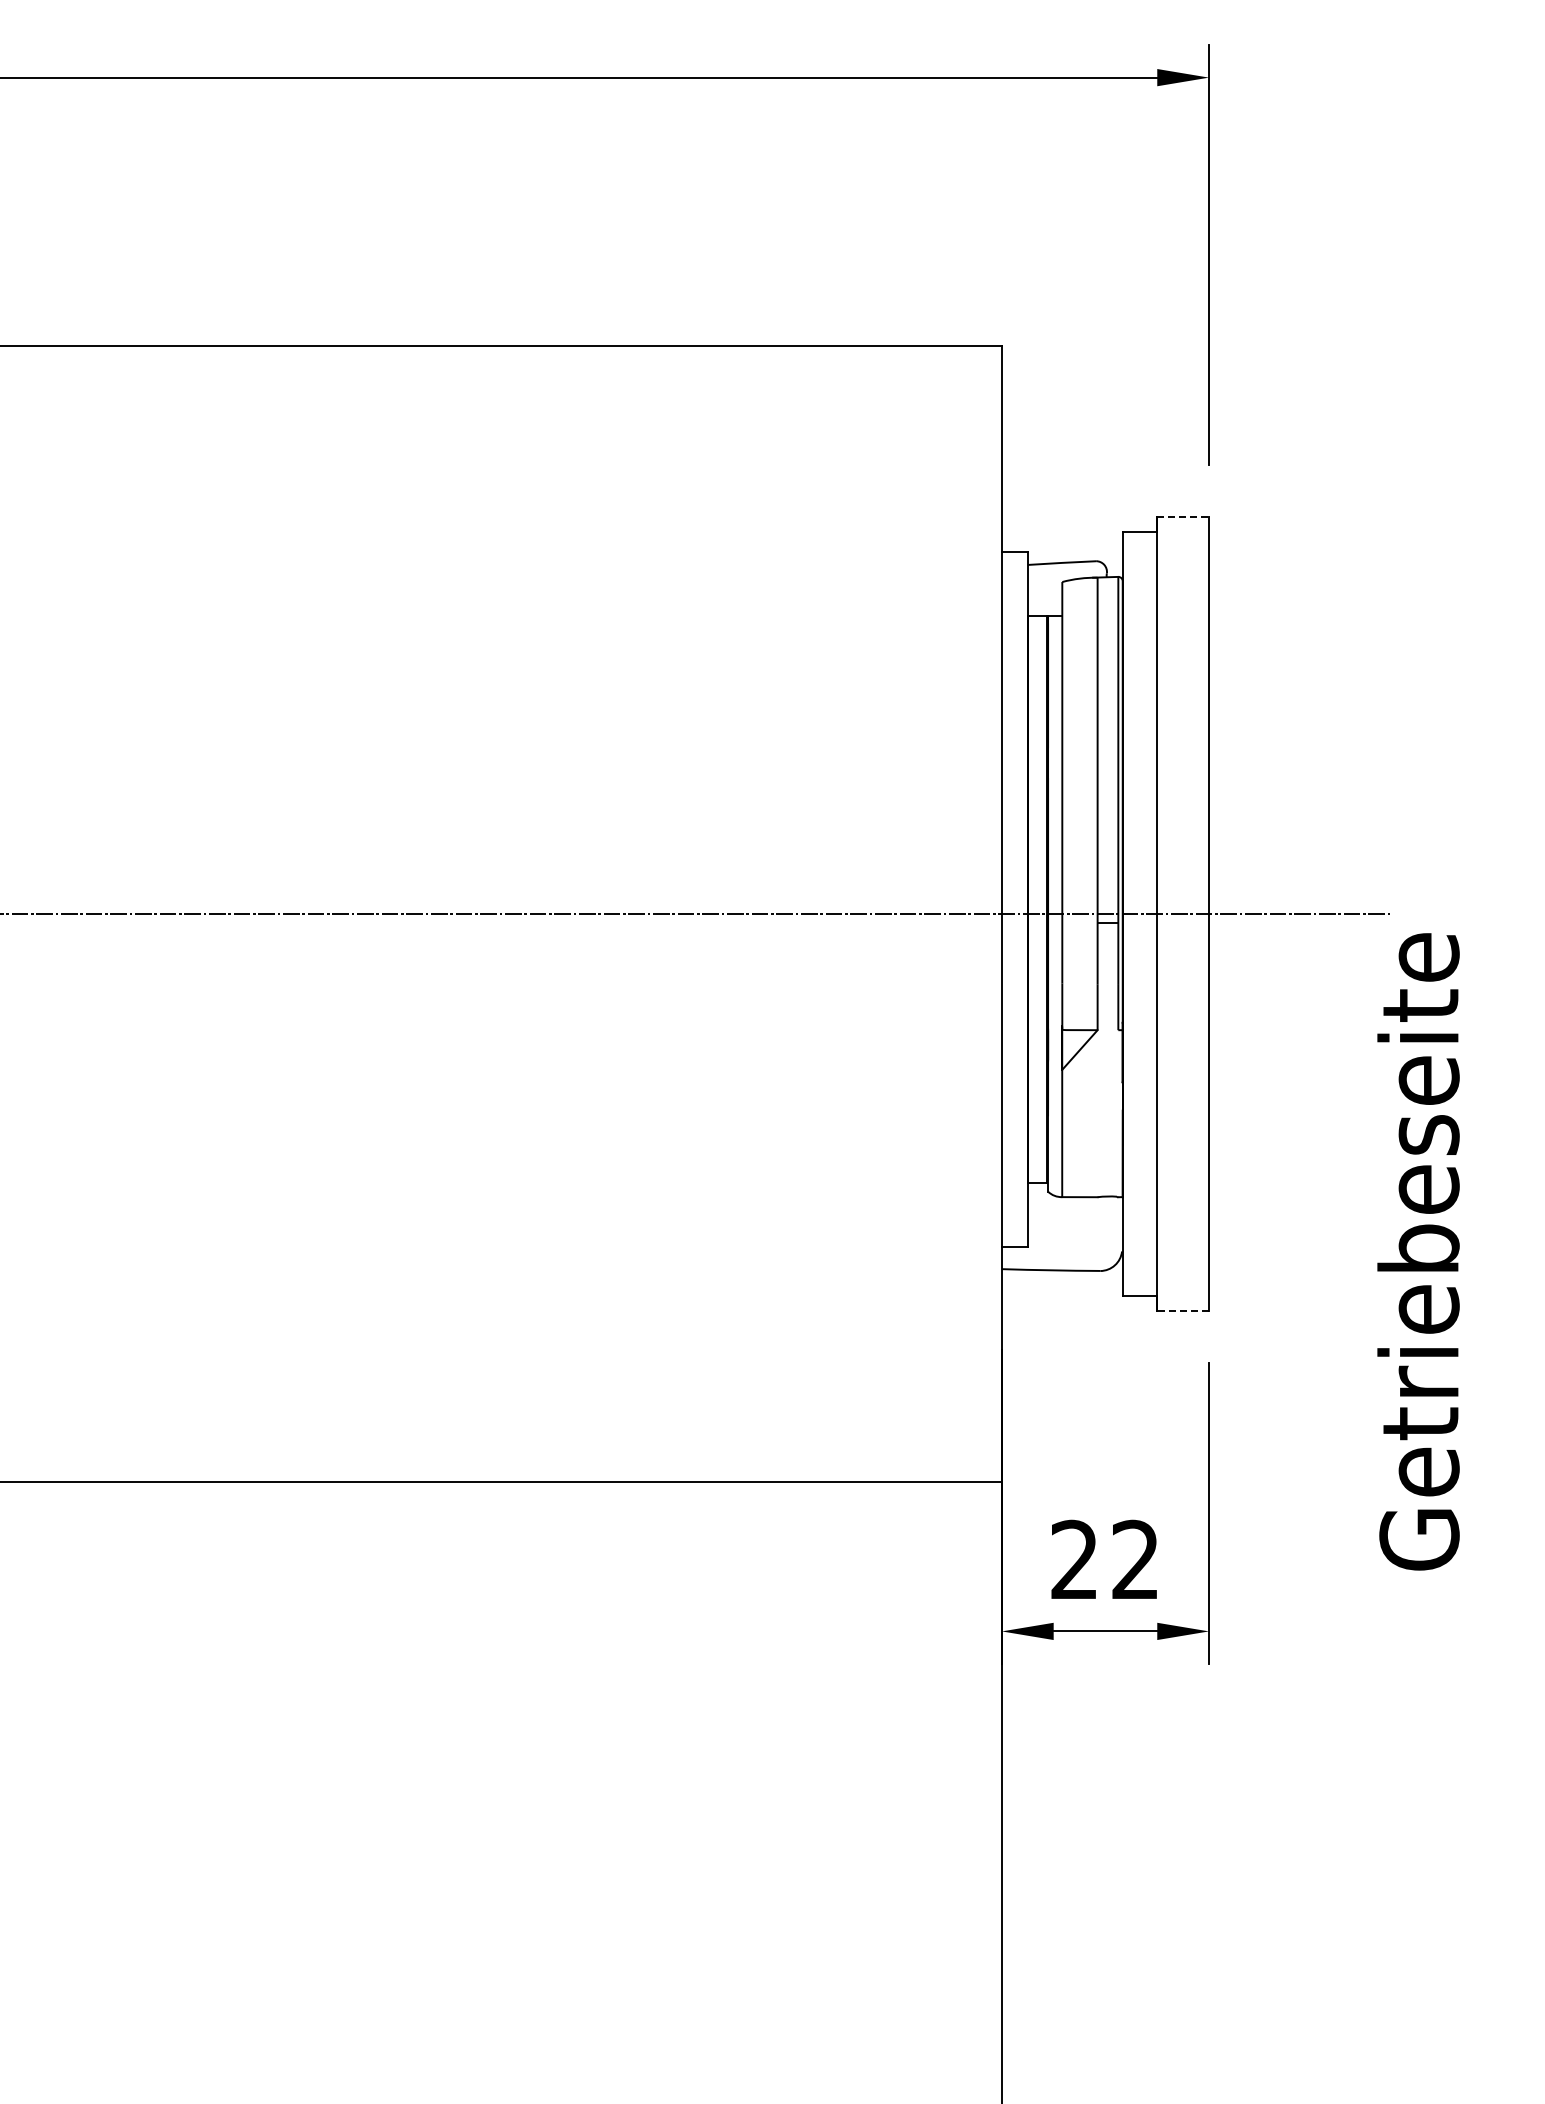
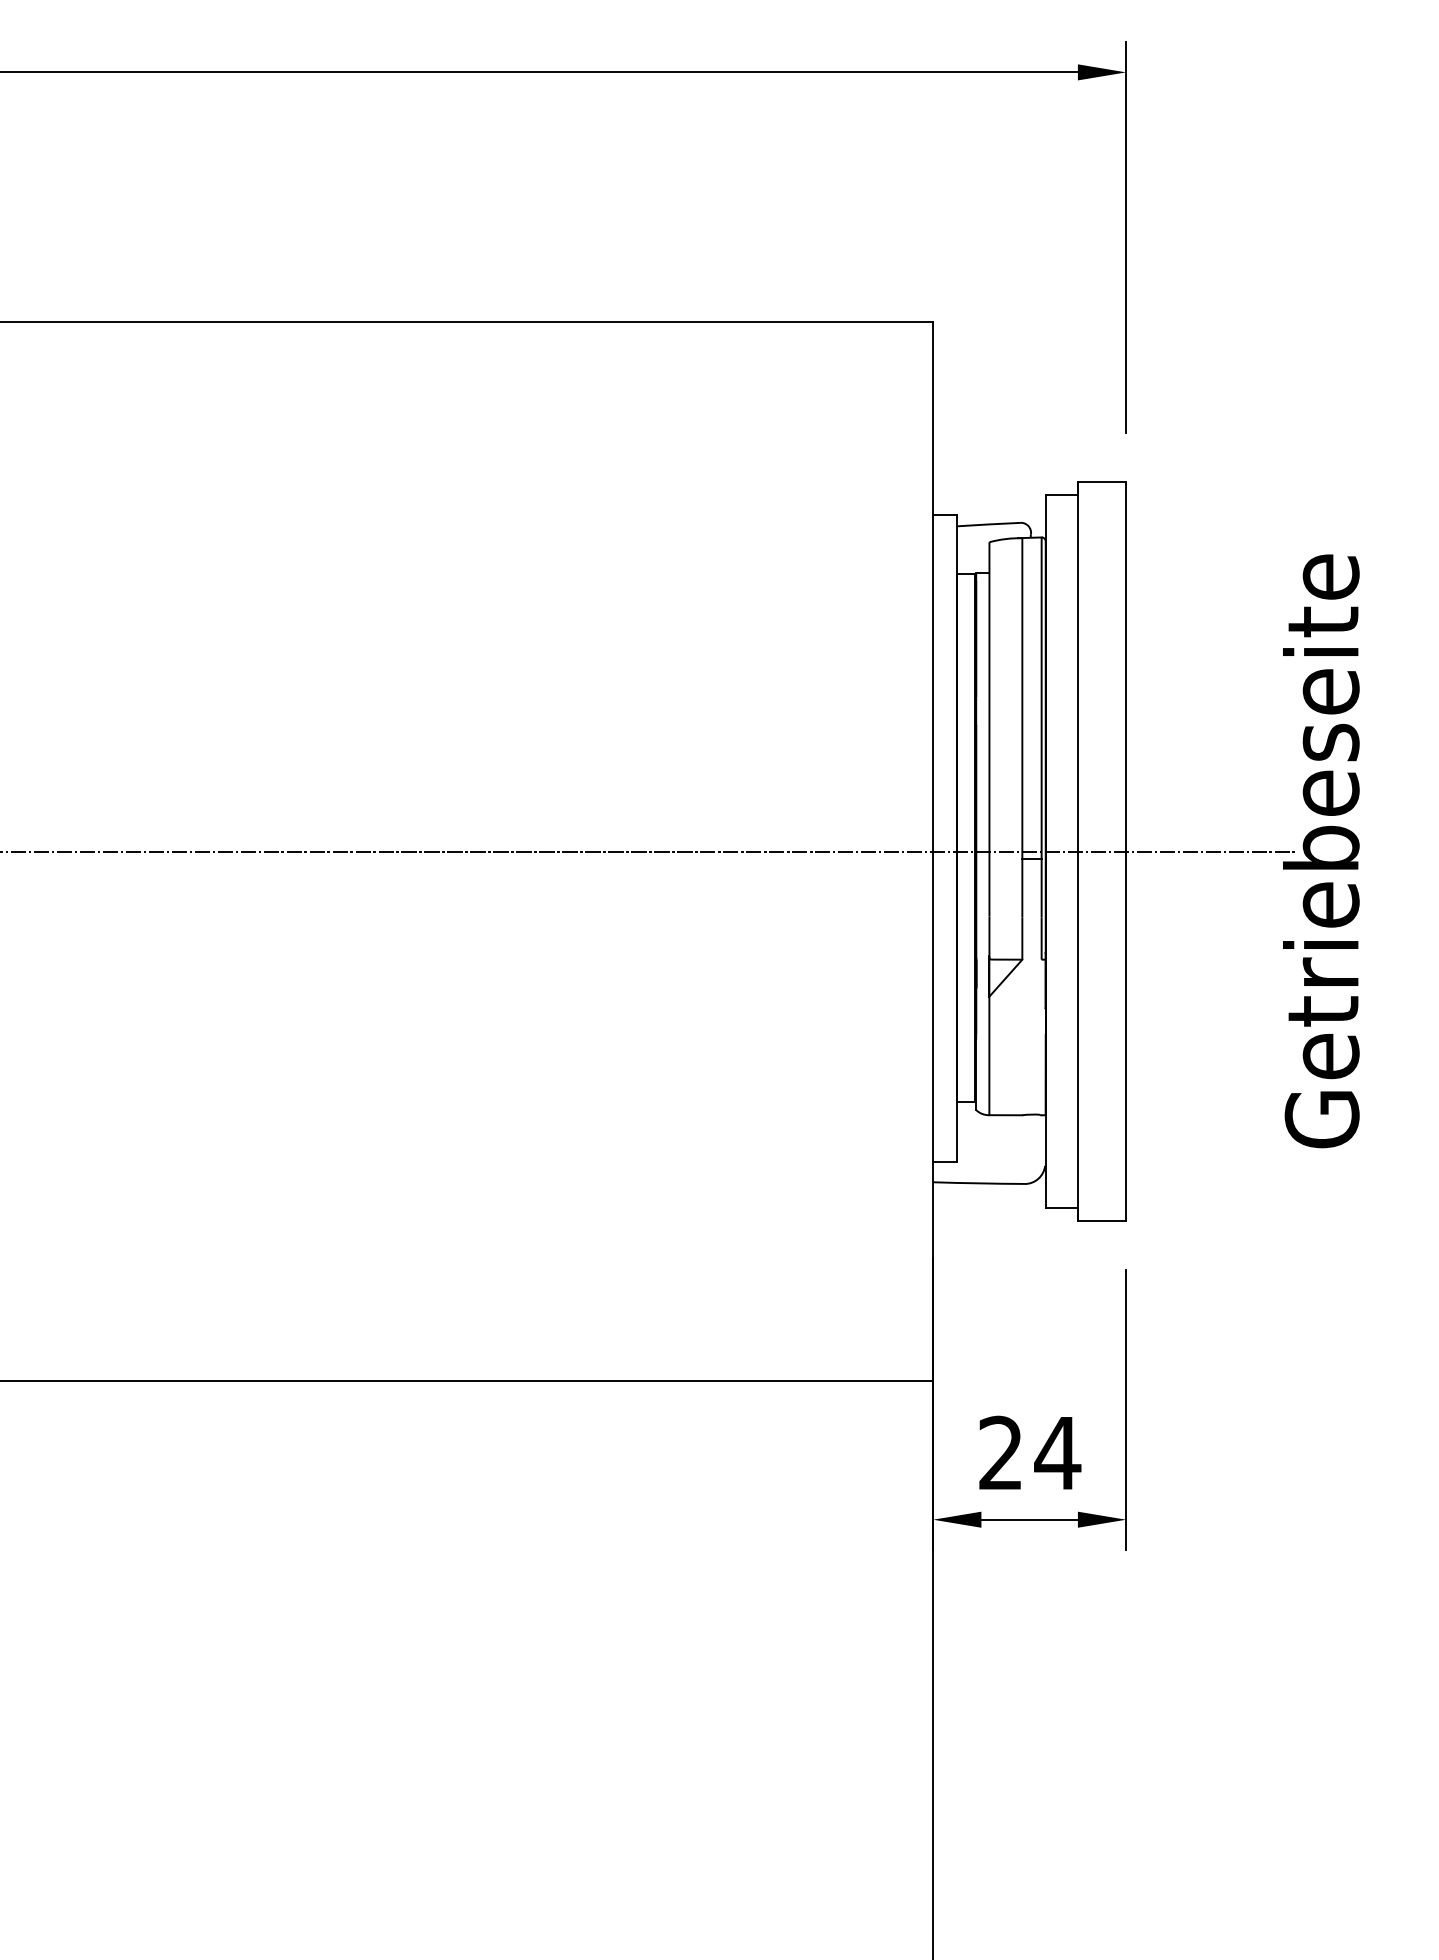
line: (1183, 517) -> (1102, 482), dashed -> solid
text: (1418, 1251) -> (1321, 850), moved
line: (1183, 1311) -> (1102, 1221), dashed -> solid
text: (1135, 1558) -> (1057, 1451), 22 -> 24

